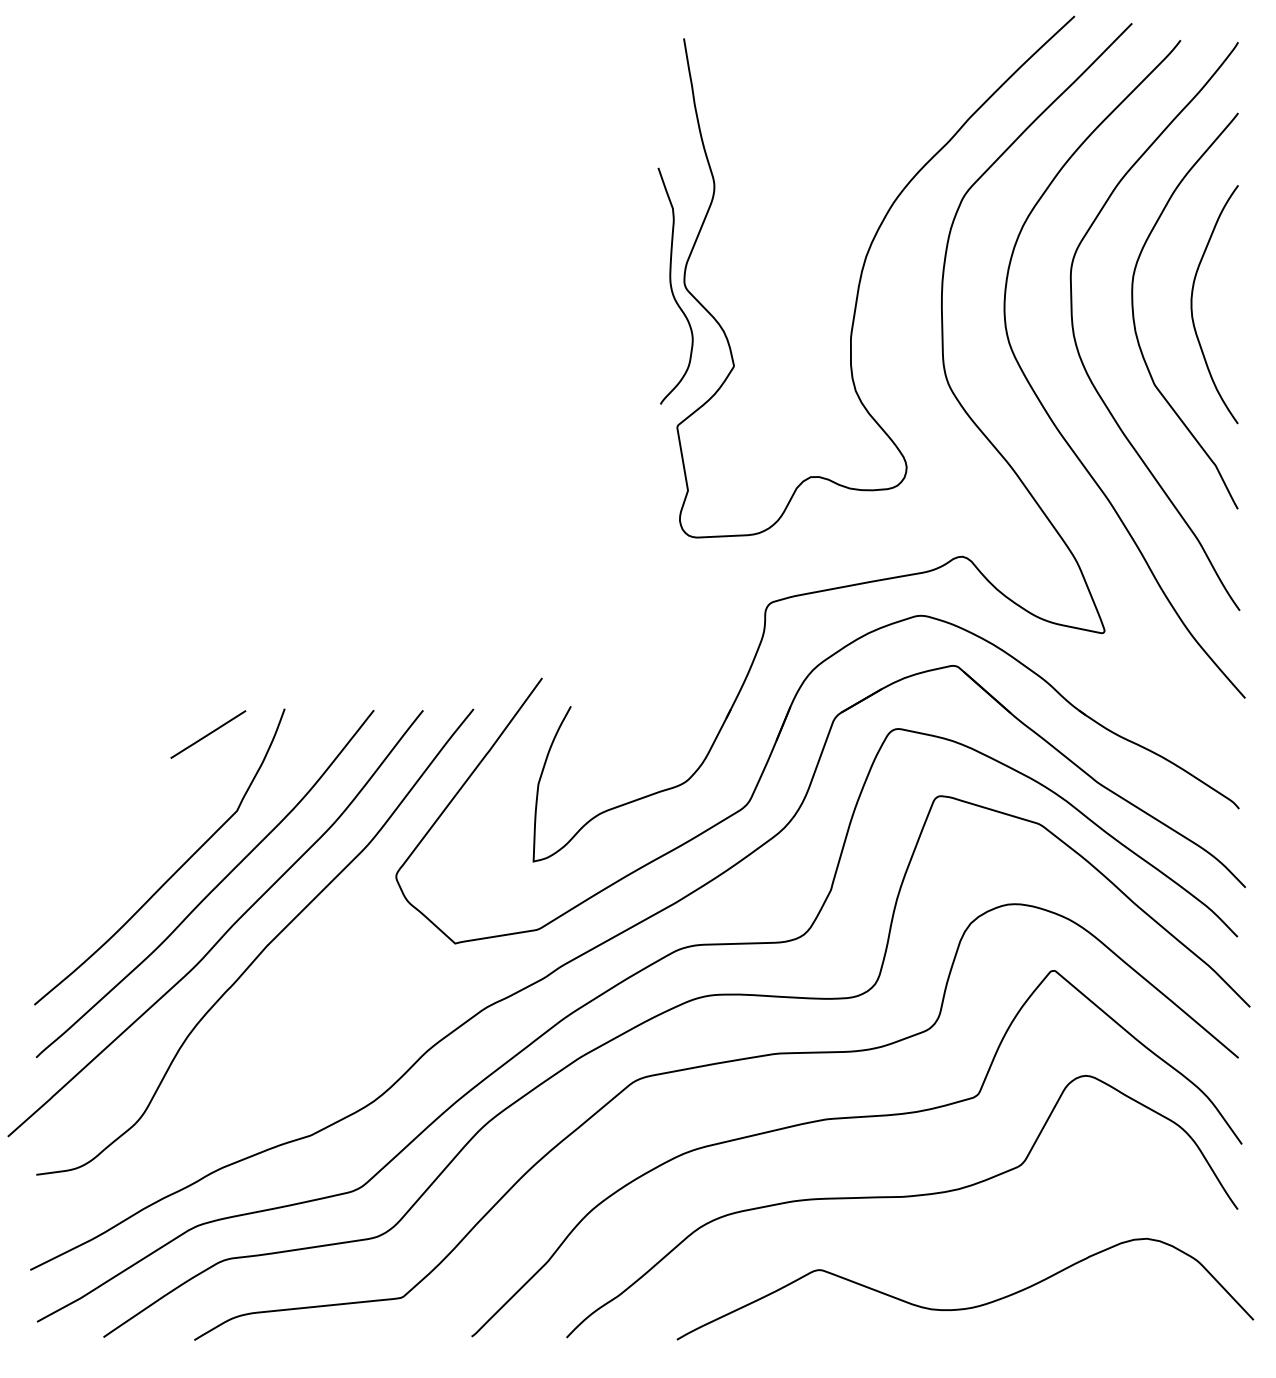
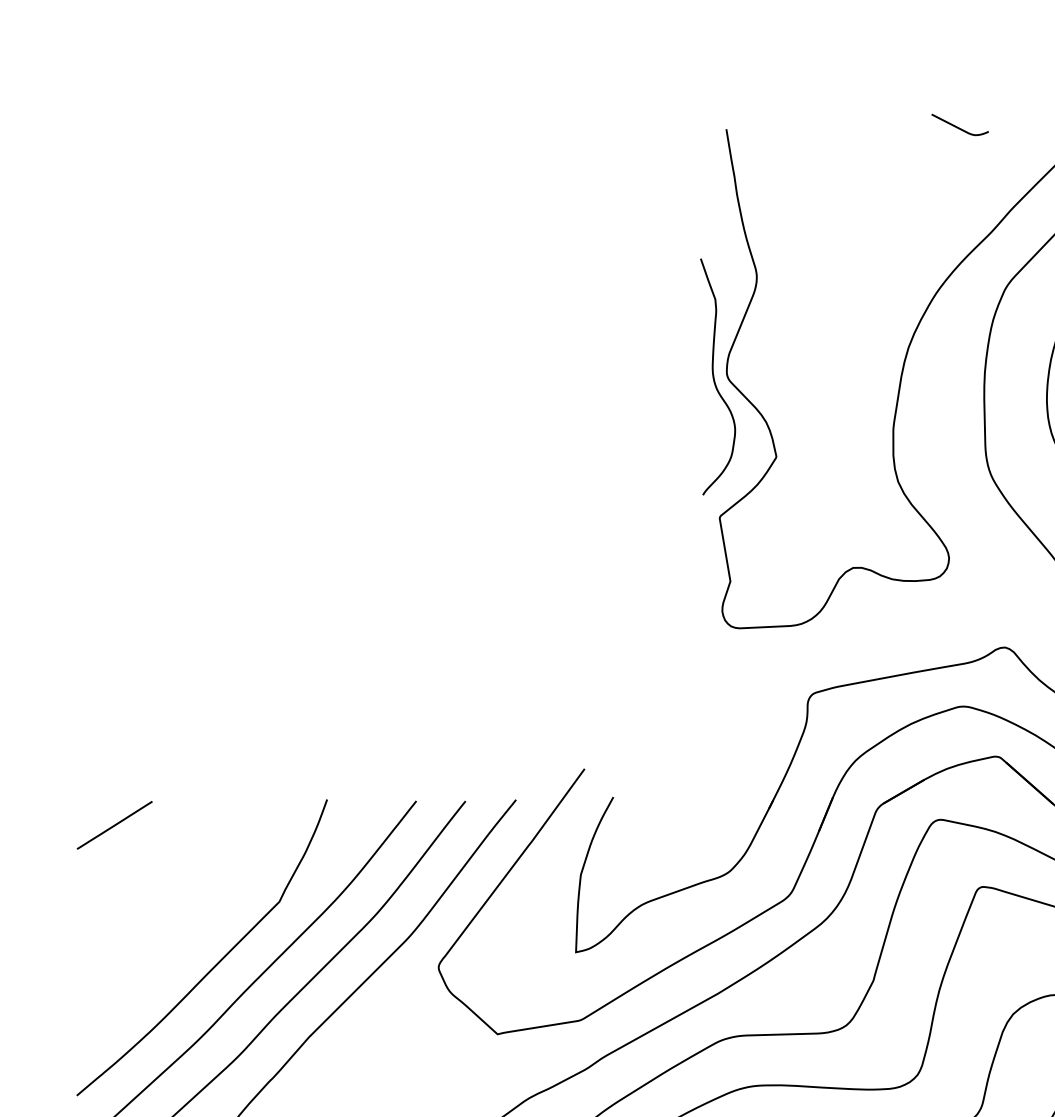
curve: (916, 36) -> (958, 127), added
line: (208, 734) -> (114, 825), moved

